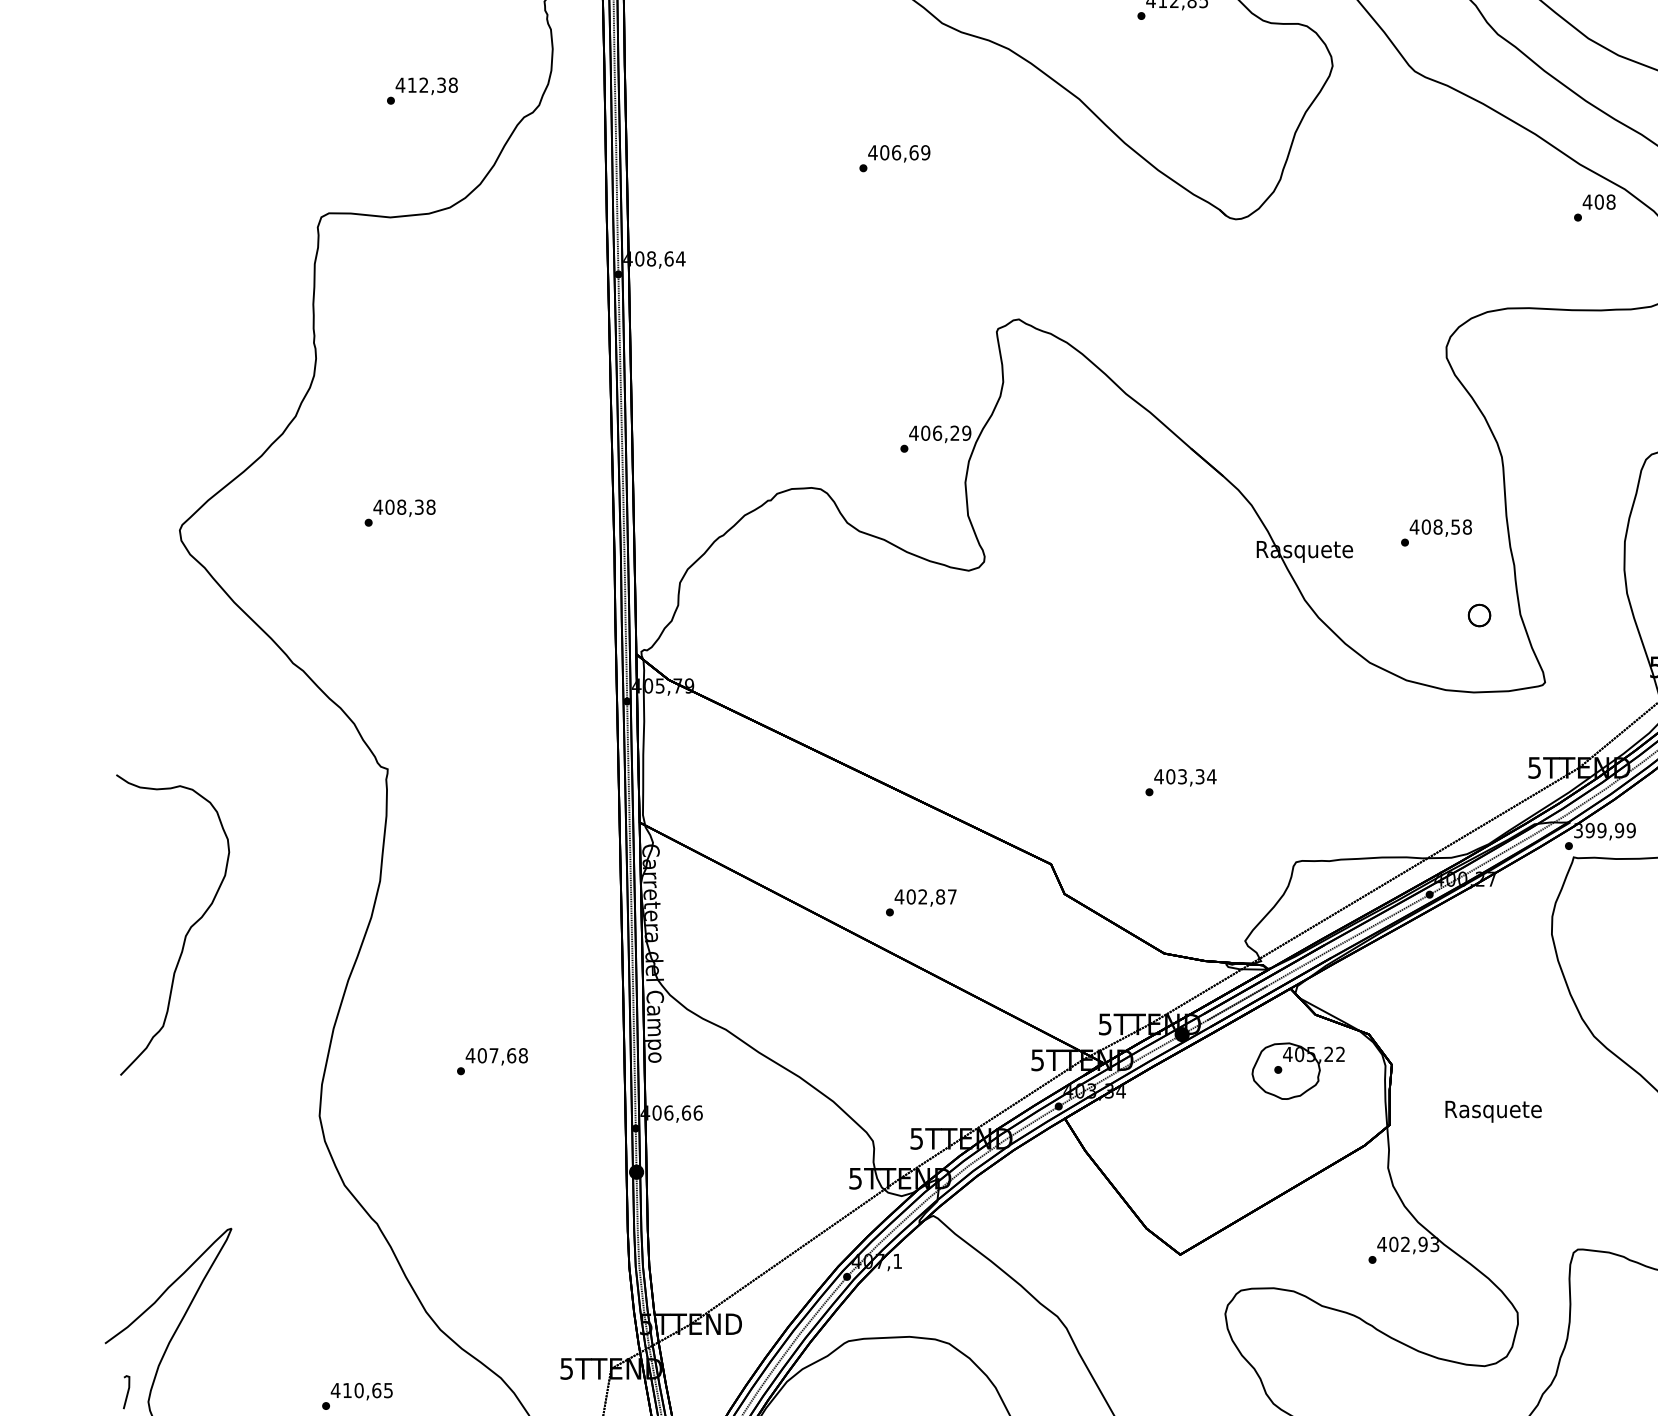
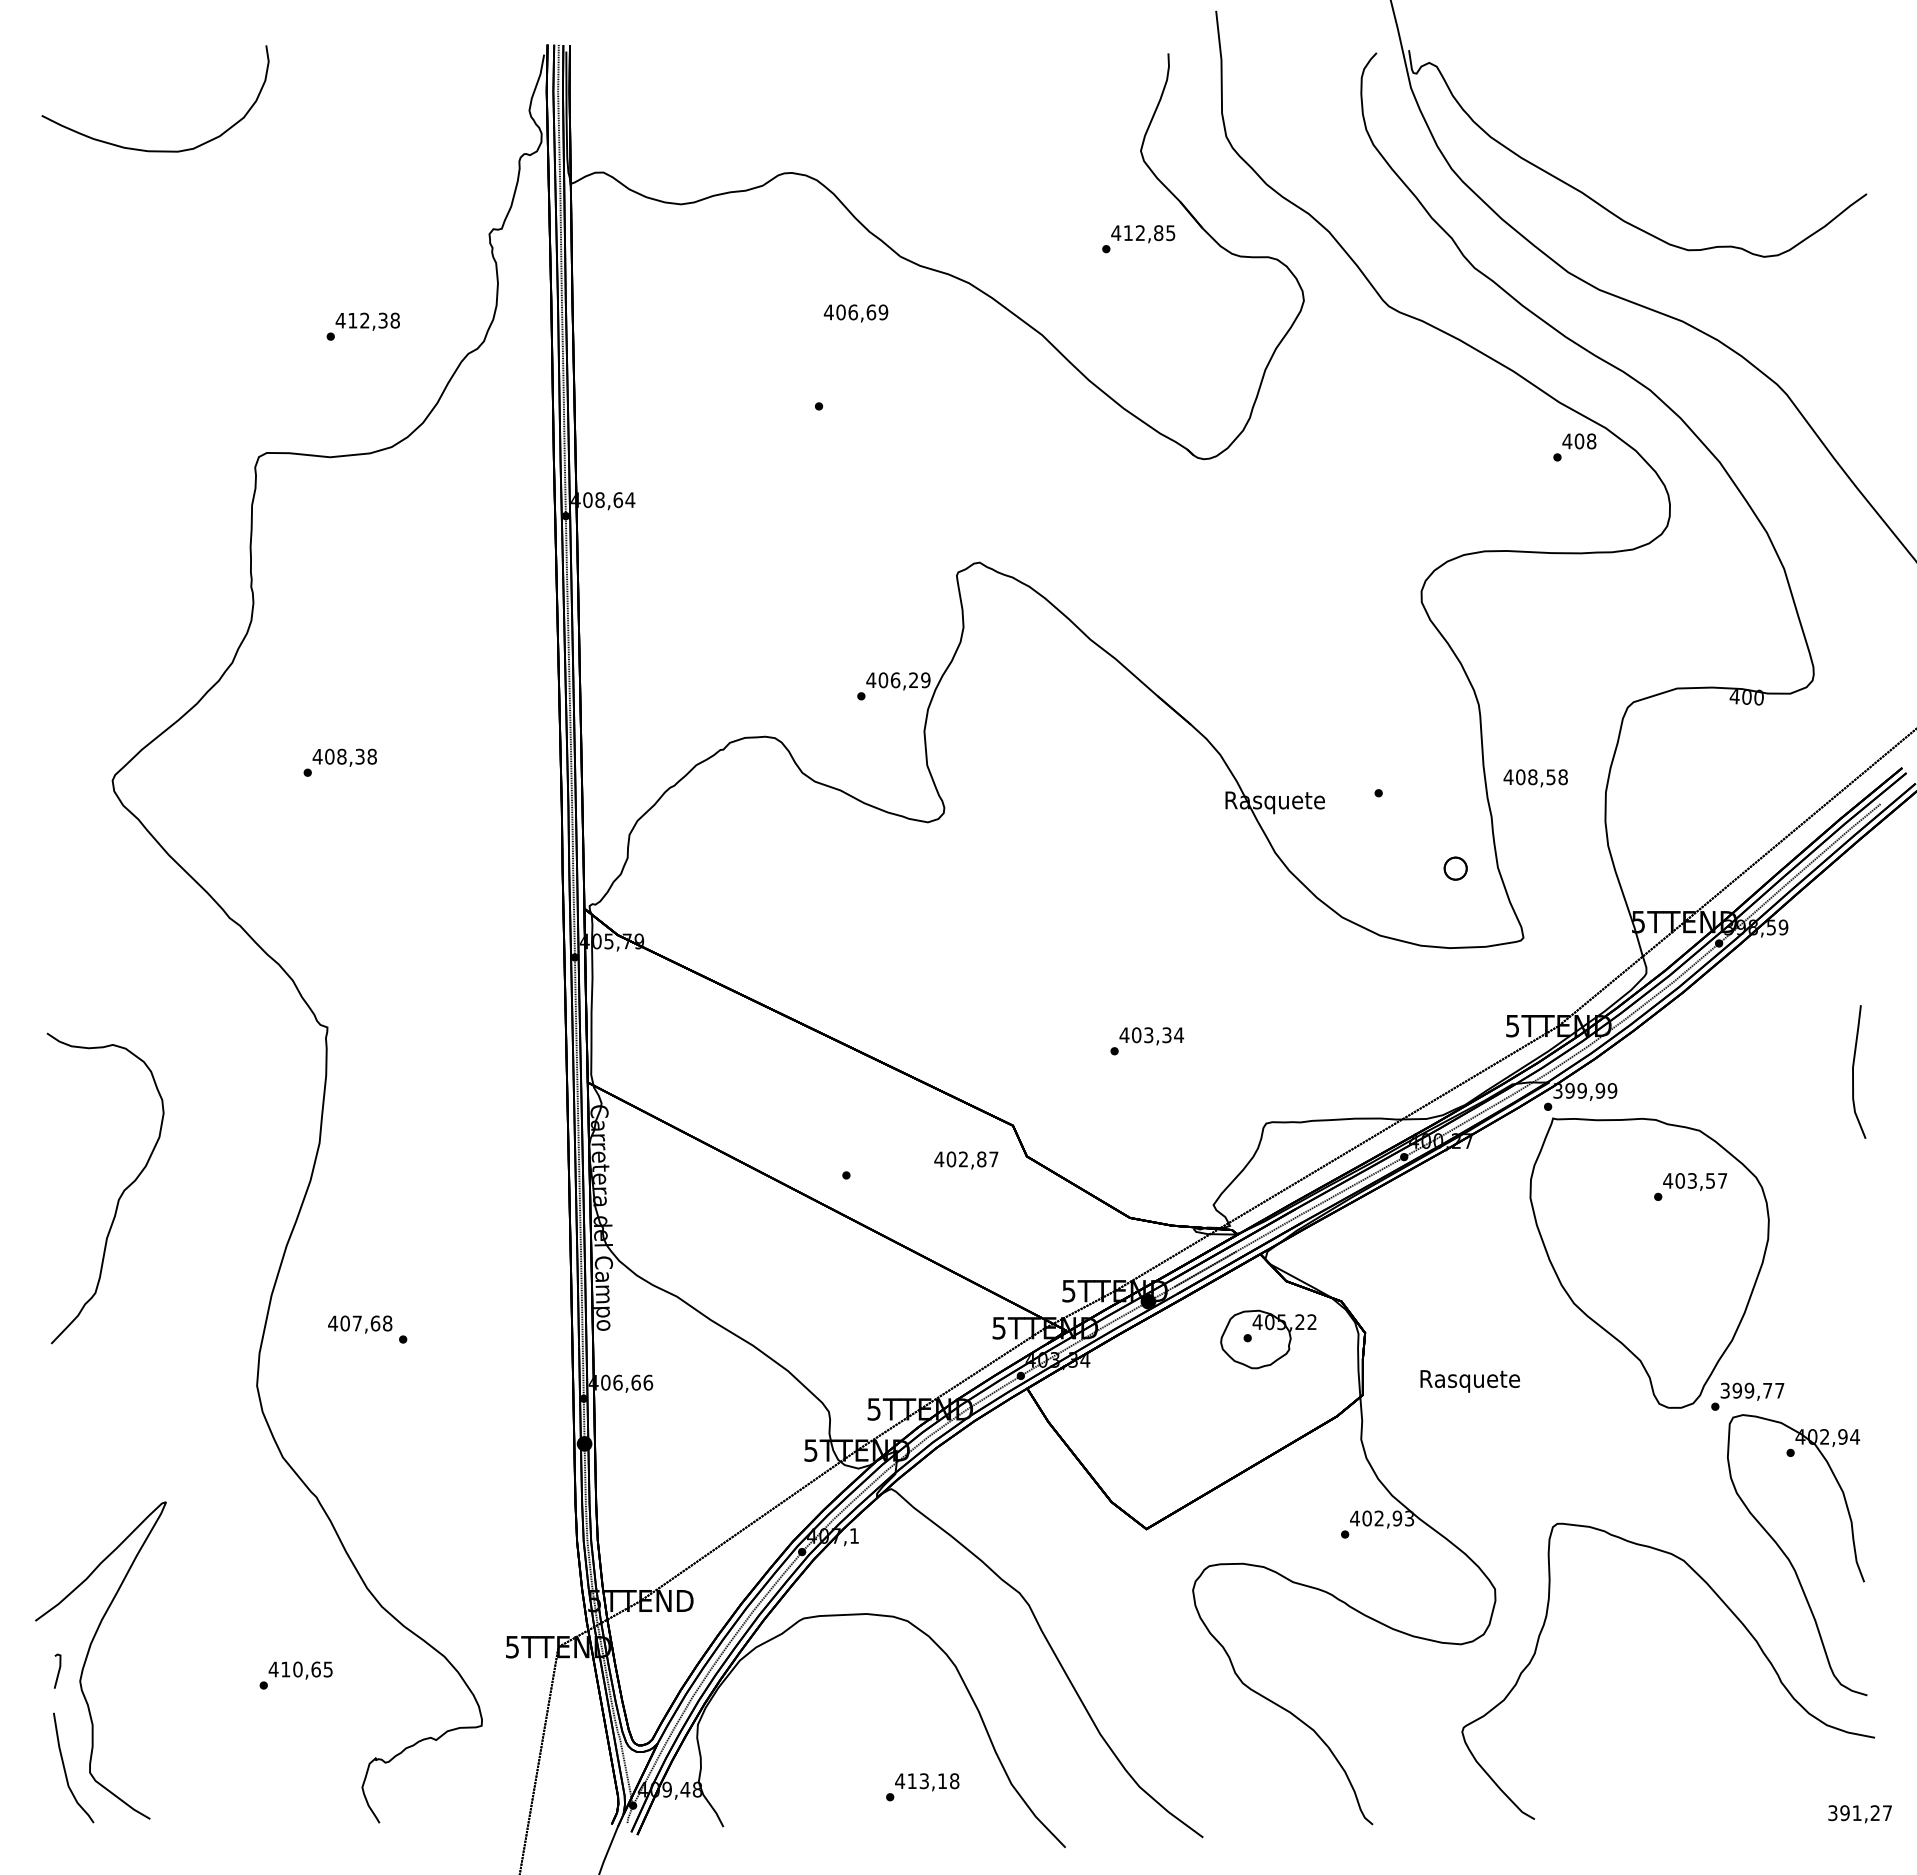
text: (898, 153) -> (855, 313), moved
text: (1440, 528) -> (1535, 778), moved
text: (925, 897) -> (966, 1160), moved
text: (497, 1056) -> (360, 1324), moved

